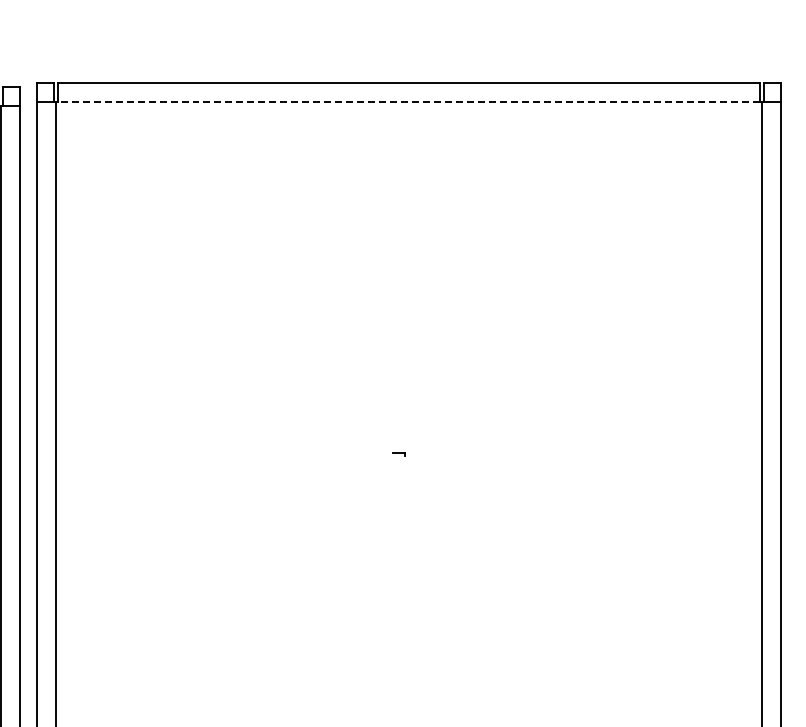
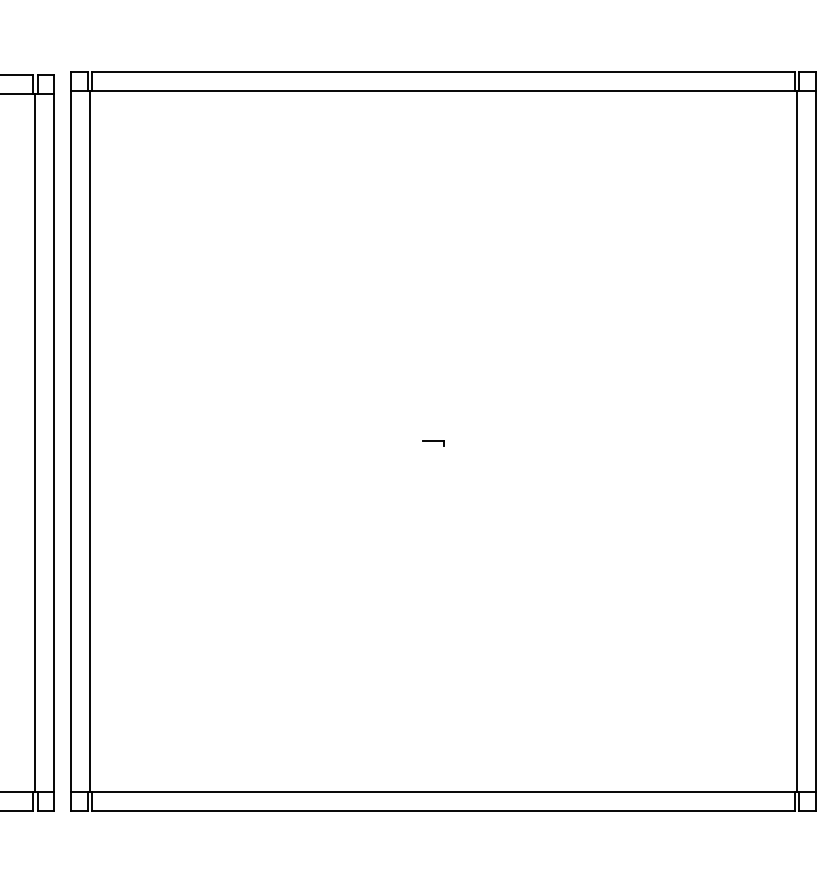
line: (408, 102) -> (443, 91), dashed -> solid
part: (398, 454) -> (433, 443), size x1.67

